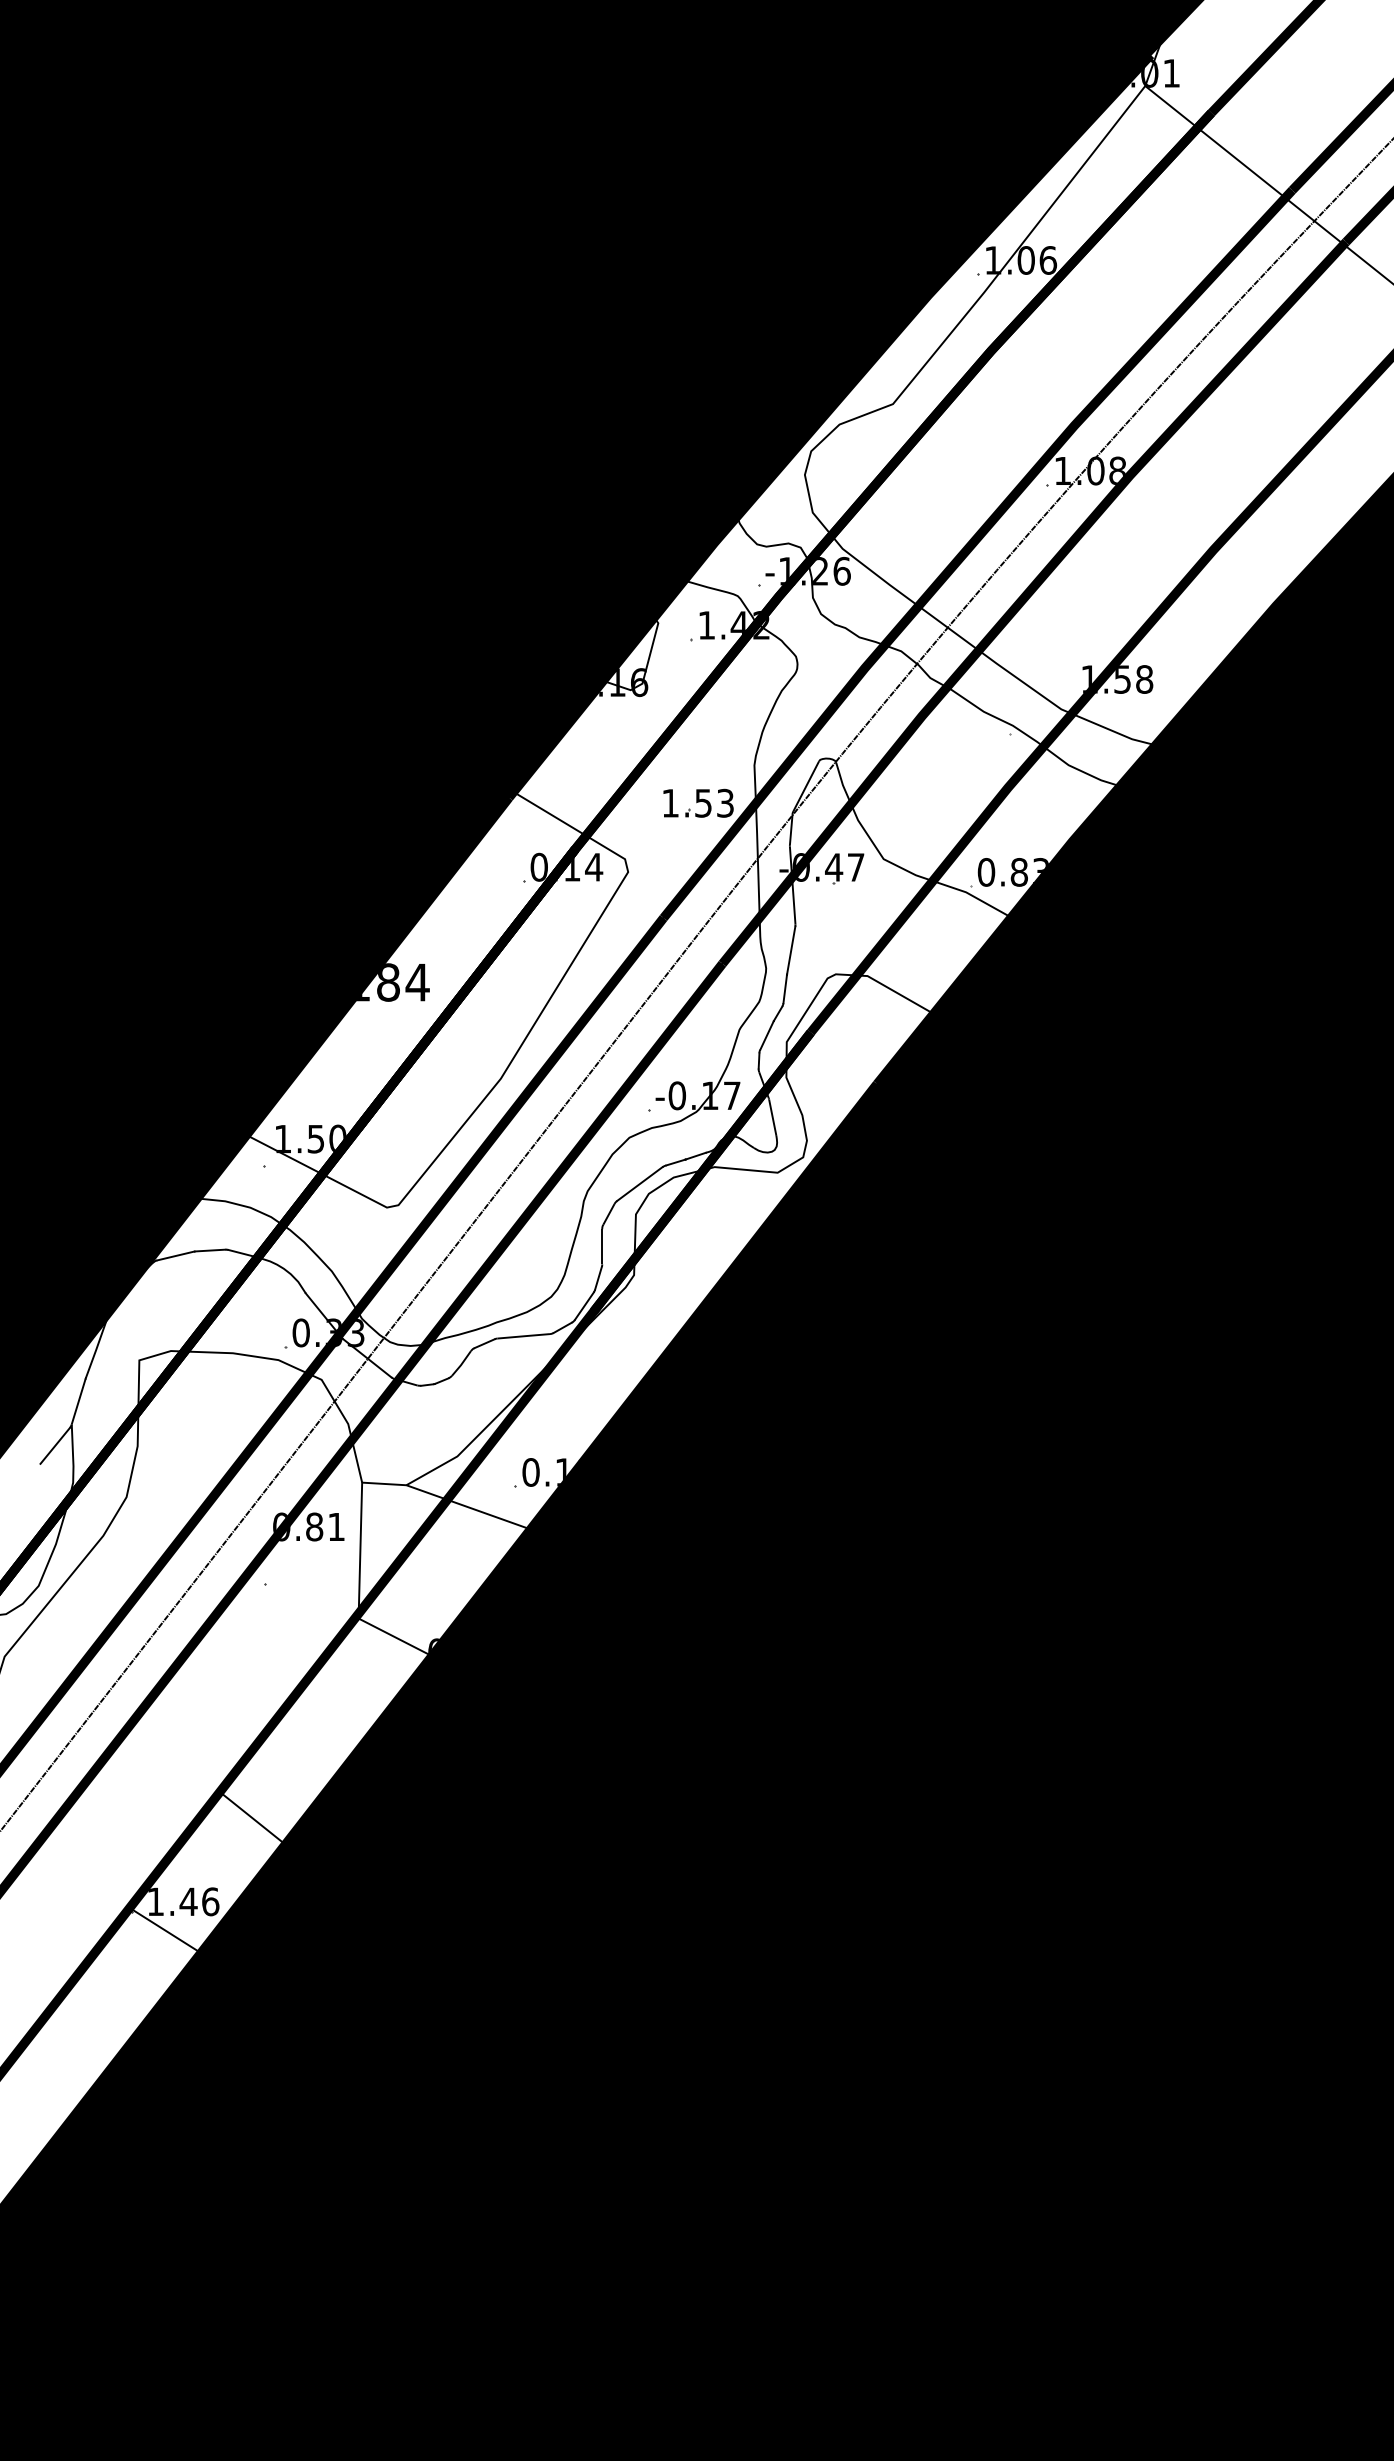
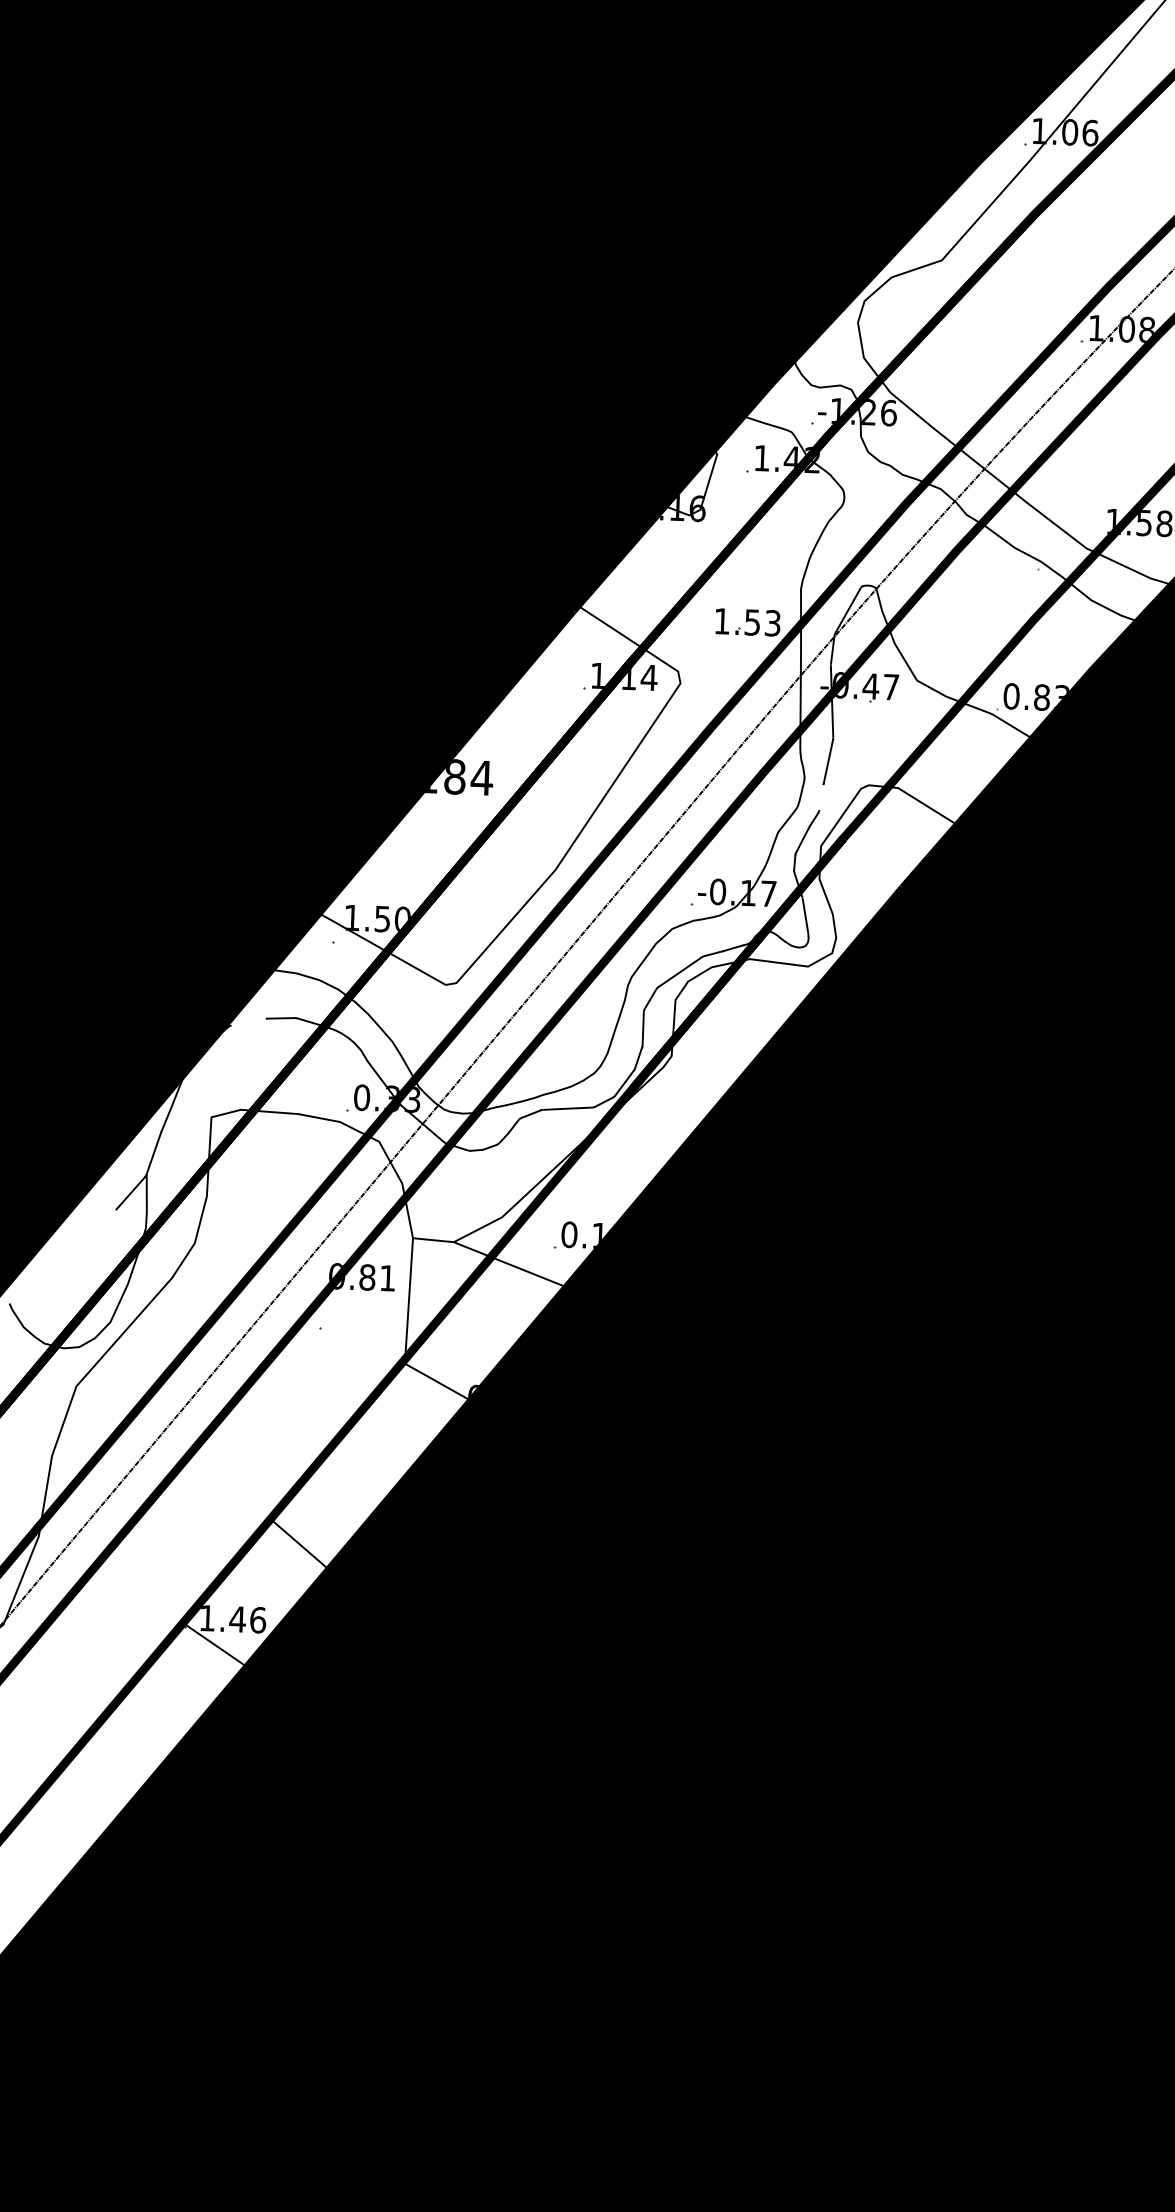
text: (538, 866) -> (597, 675), 0.14 -> 1.14
line: (784, 988) -> (820, 796), removed
line: (175, 1255) -> (248, 1021), removed

